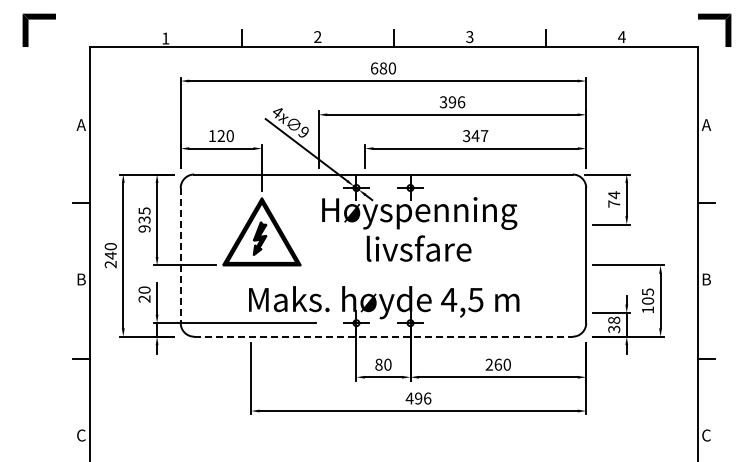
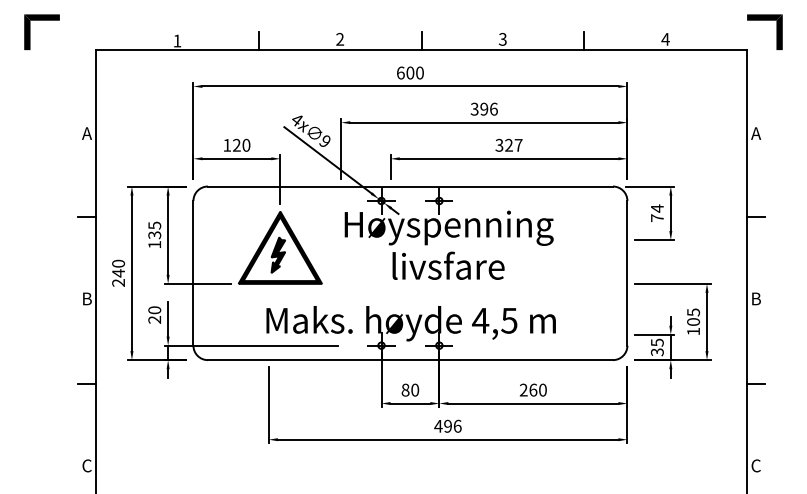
text: (383, 68) -> (410, 73), 680 -> 600
text: (475, 135) -> (508, 144), 347 -> 327
text: (144, 228) -> (154, 244), 935 -> 135
line: (180, 255) -> (193, 273), dashed -> solid
text: (614, 320) -> (657, 342), 38 -> 35
line: (383, 336) -> (410, 359), dashed -> solid

